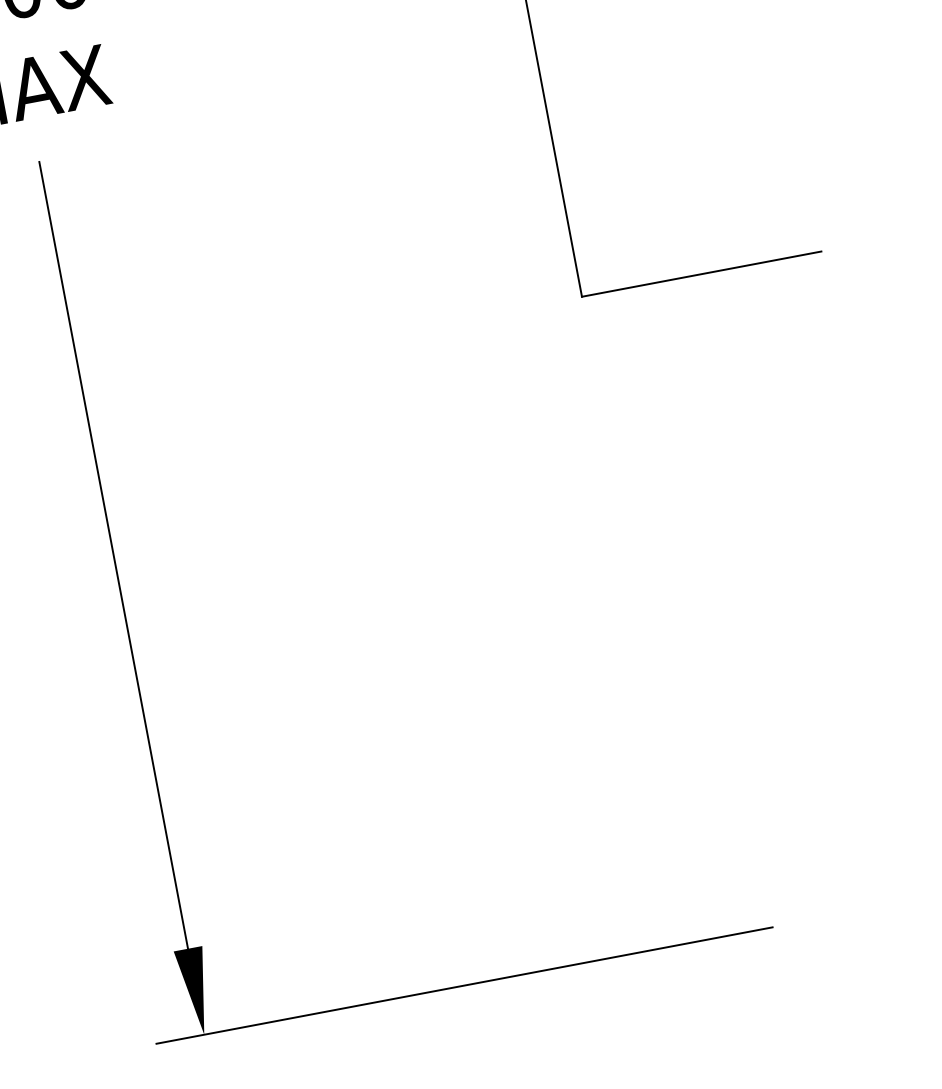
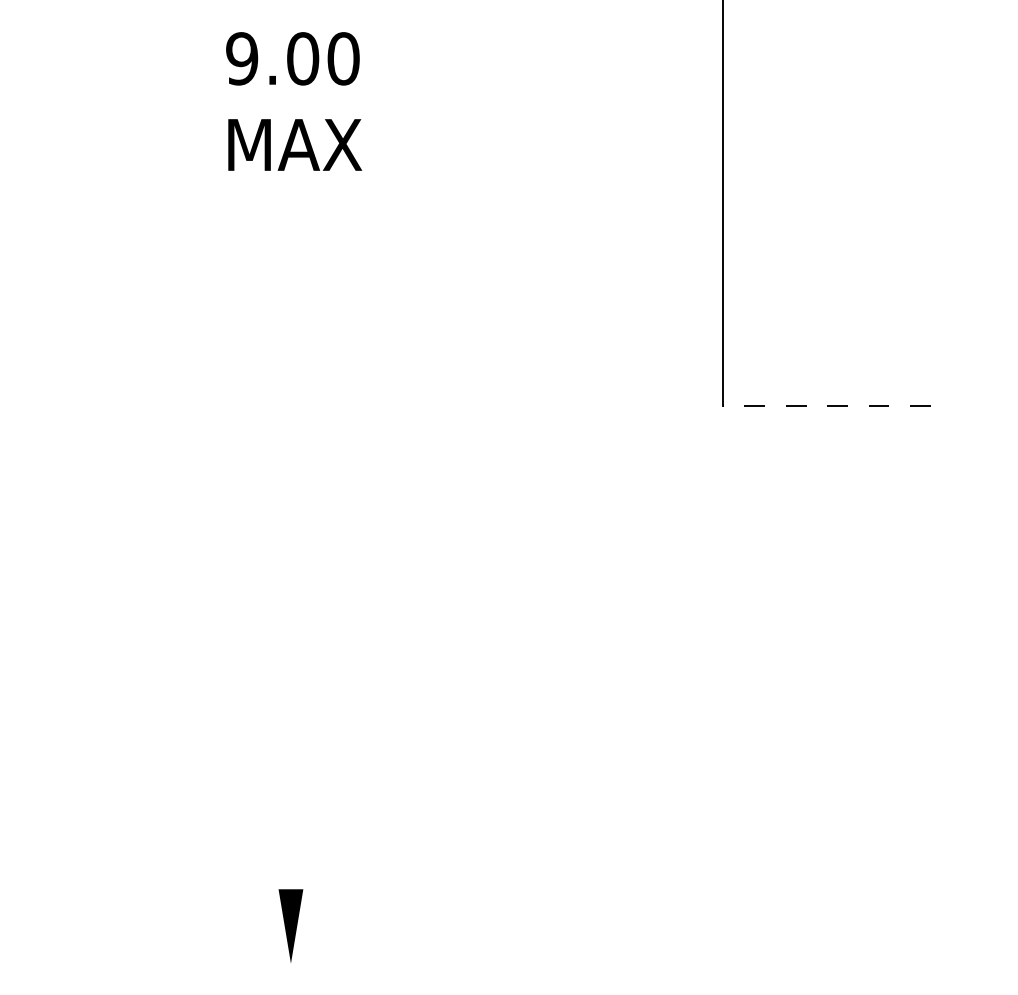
line: (701, 274) -> (826, 406), solid -> dashed
line: (113, 555) -> (290, 548), removed
line: (464, 985) -> (516, 963), removed

